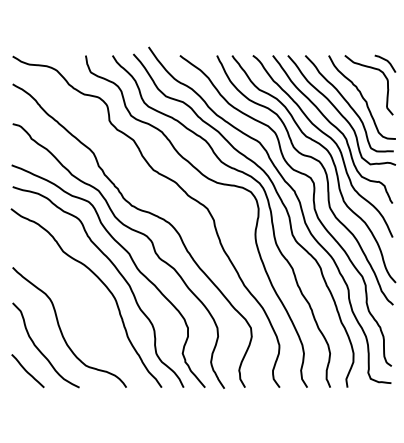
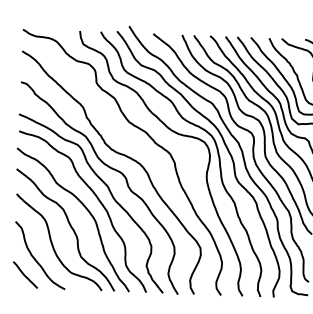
curve: (82, 306) -> (69, 226), added

